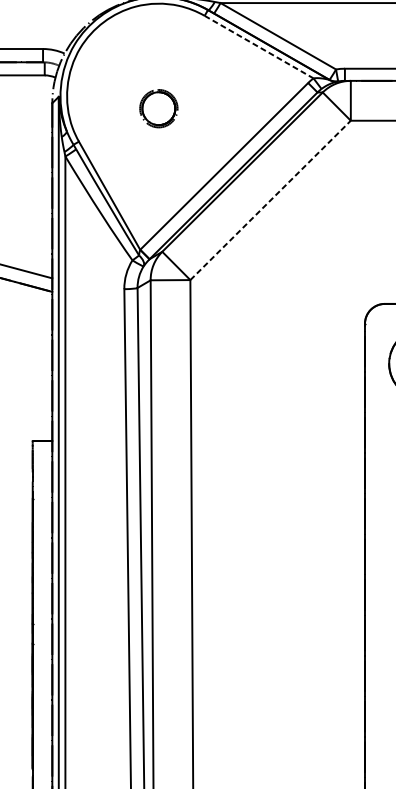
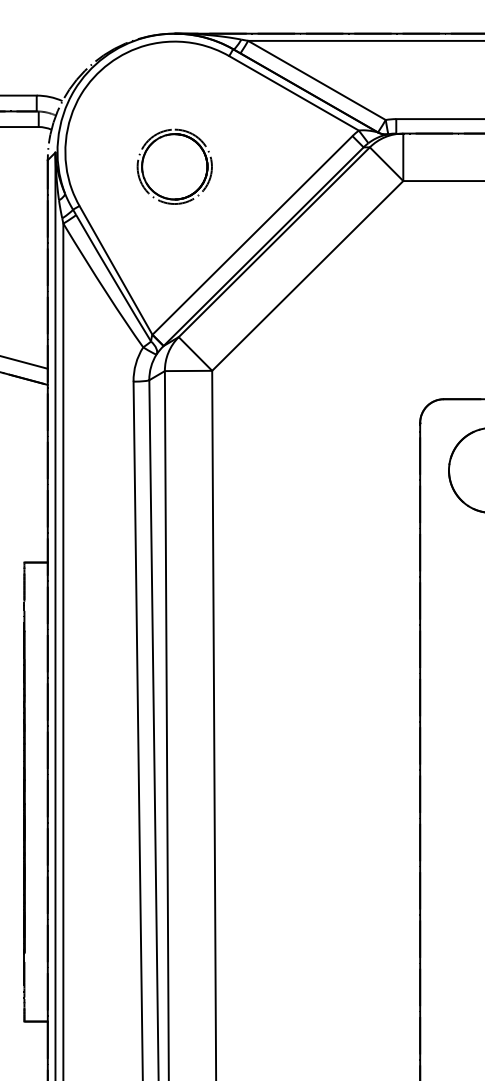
line: (259, 47) -> (294, 93), dashed -> solid
part: (158, 108) -> (174, 166), size x1.67
line: (270, 200) -> (307, 275), dashed -> solid

